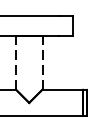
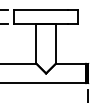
line: (16, 63) -> (36, 44), dashed -> solid
line: (41, 63) -> (55, 44), dashed -> solid

